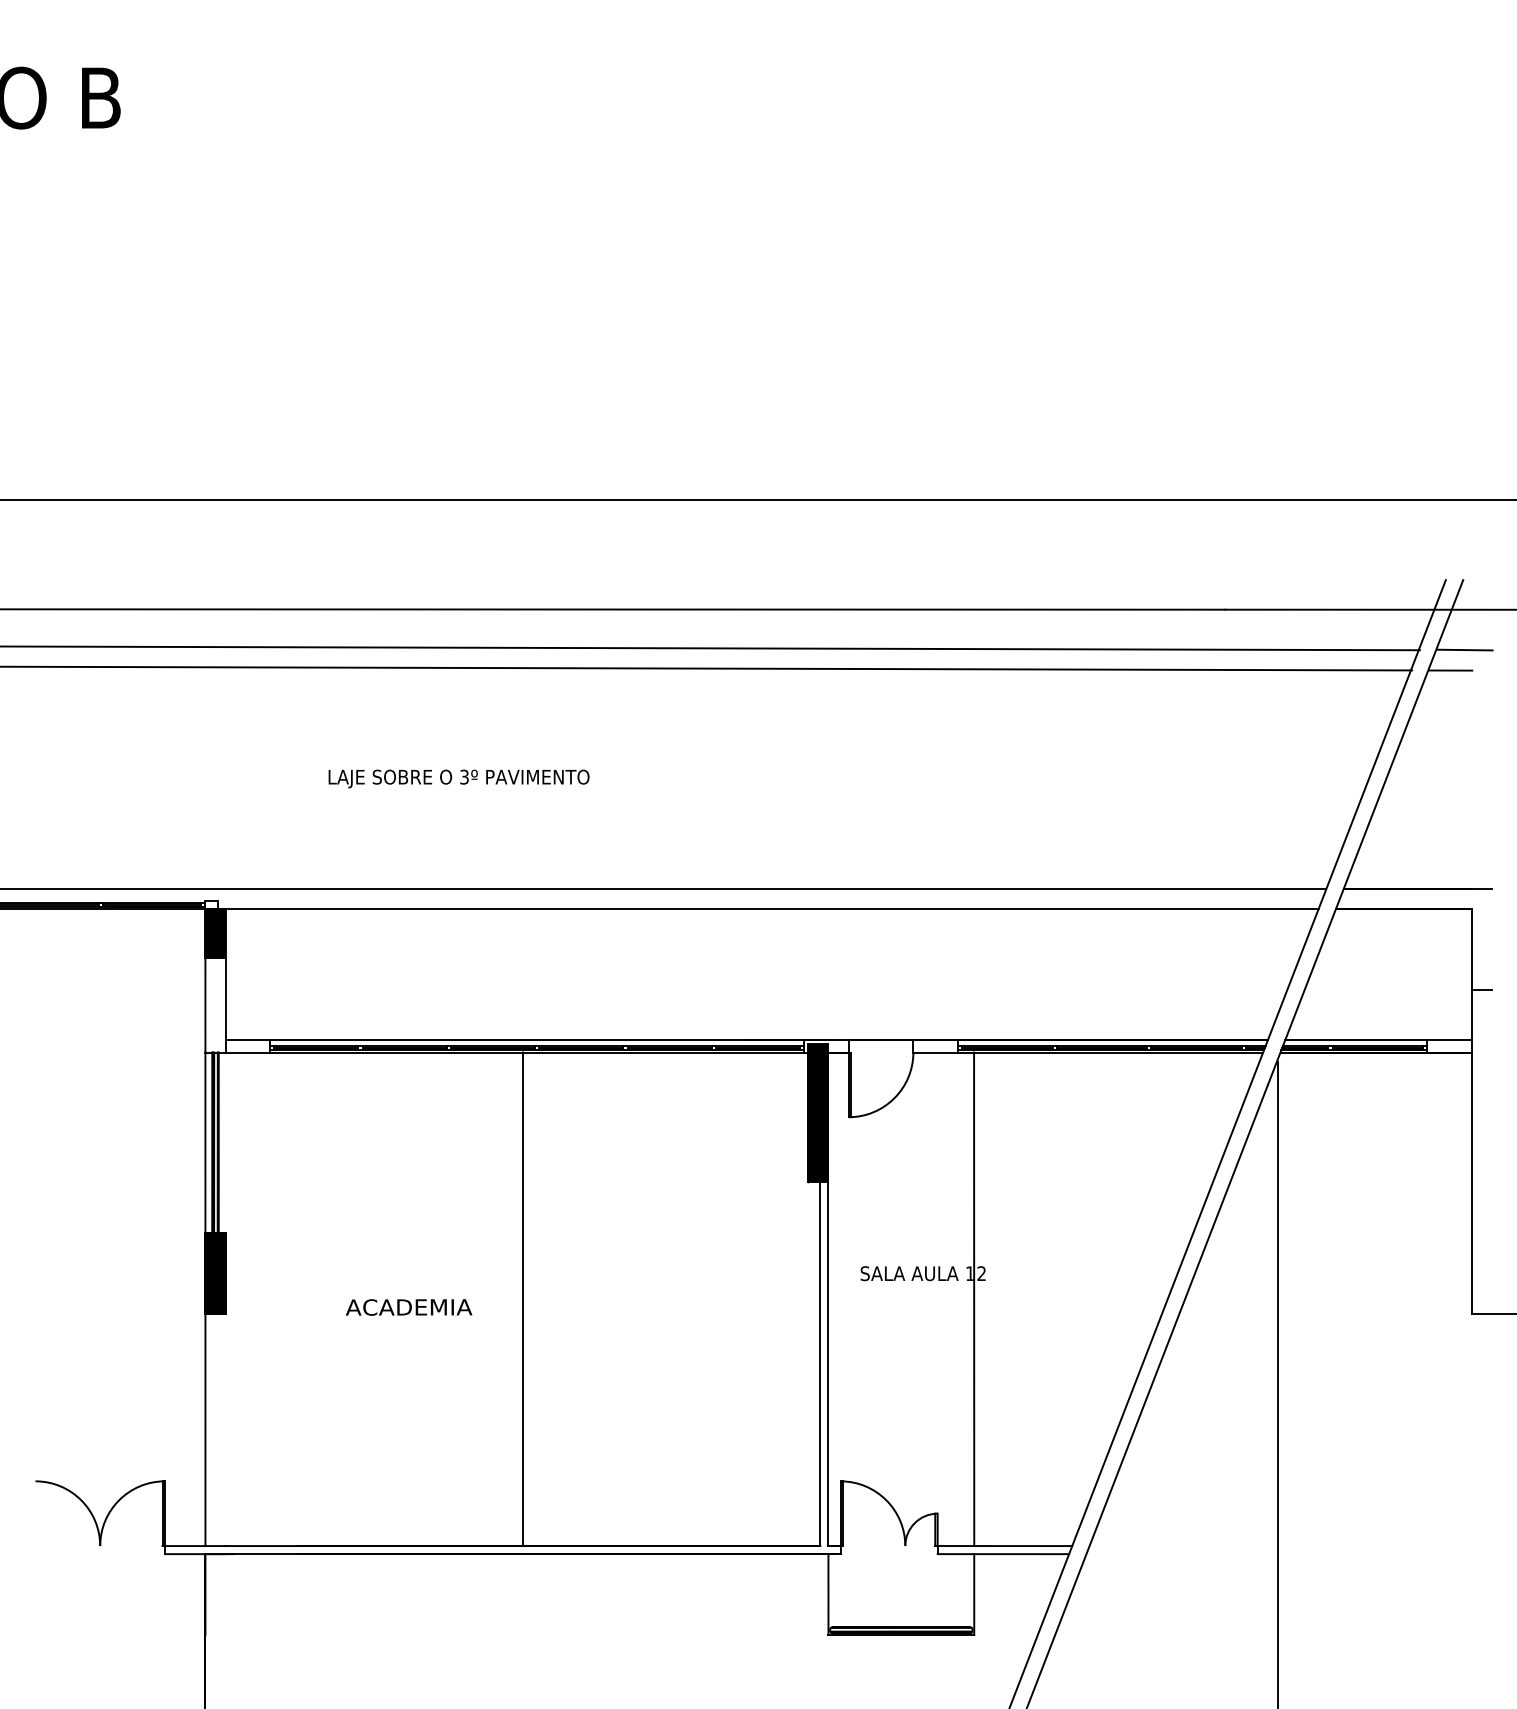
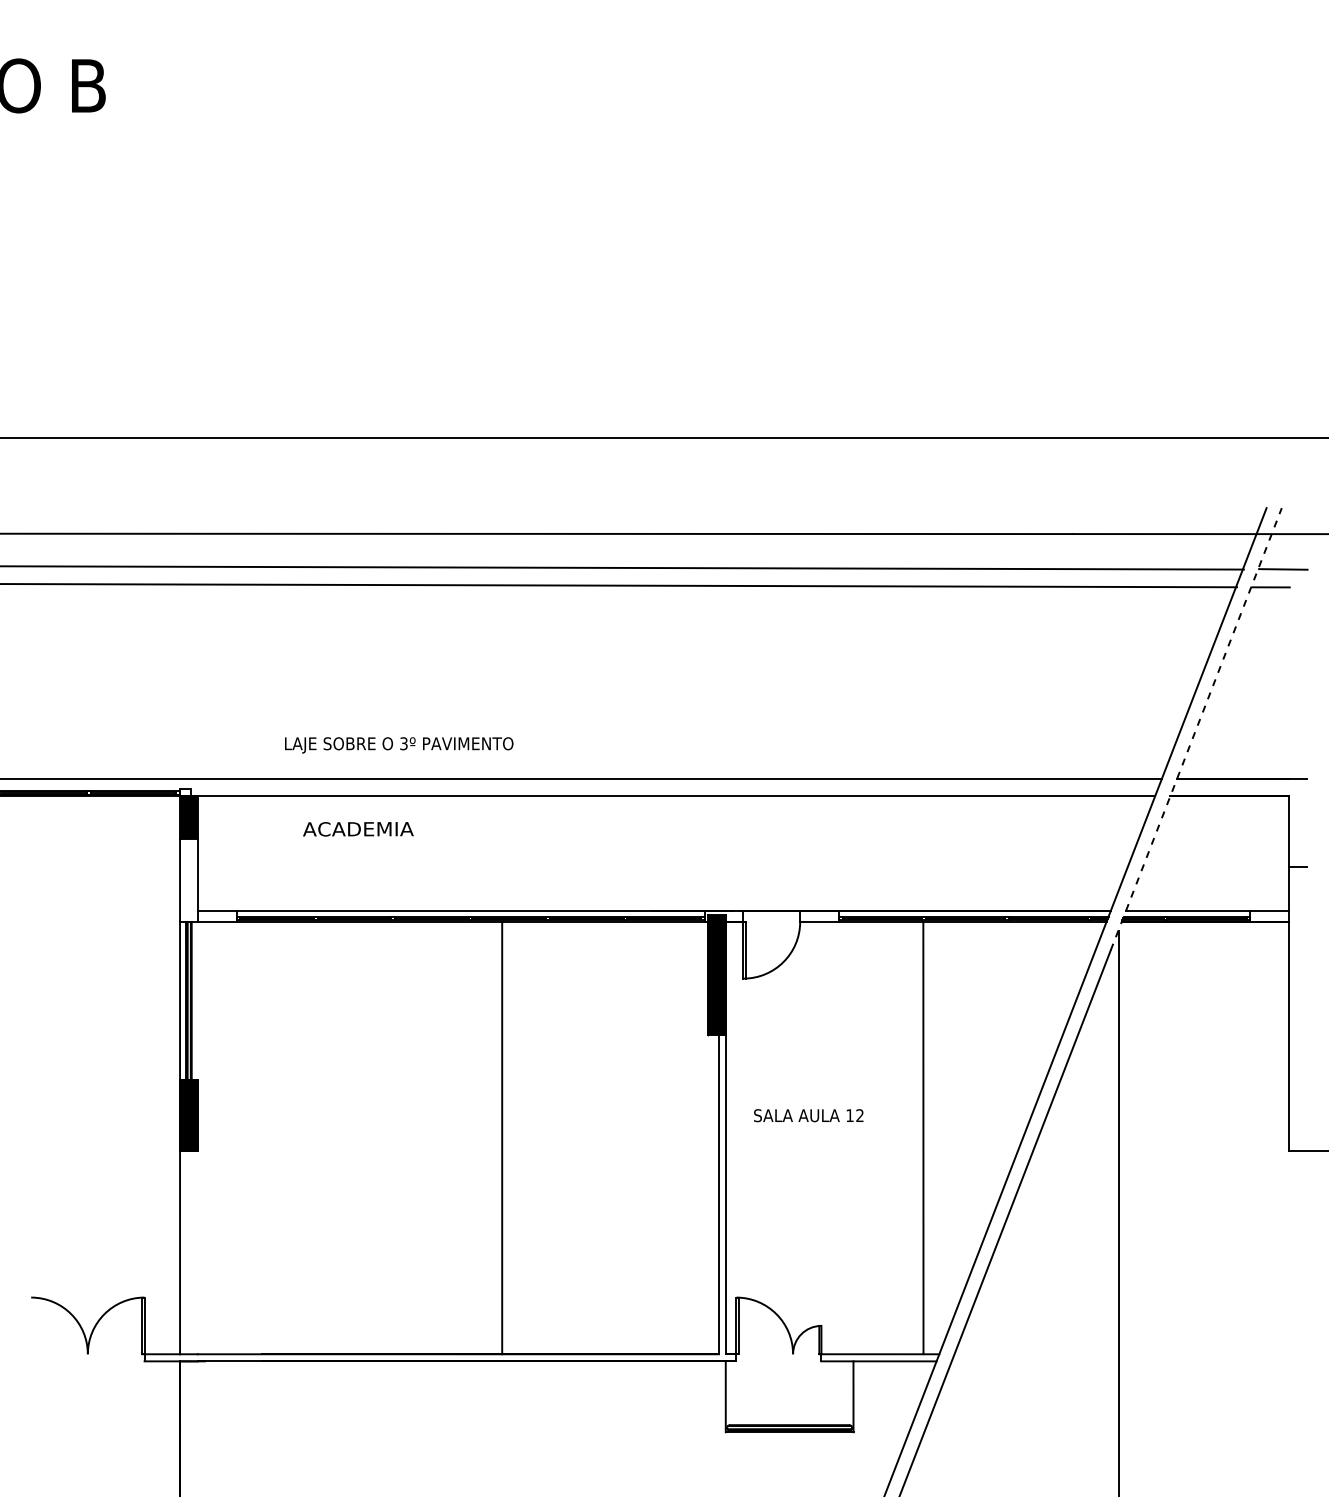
text: (459, 779) -> (399, 745), moved
line: (1365, 831) -> (1196, 728), solid -> dashed
line: (523, 1298) -> (502, 1137), moved
line: (974, 1298) -> (923, 1137), moved
text: (409, 1307) -> (358, 829), moved

